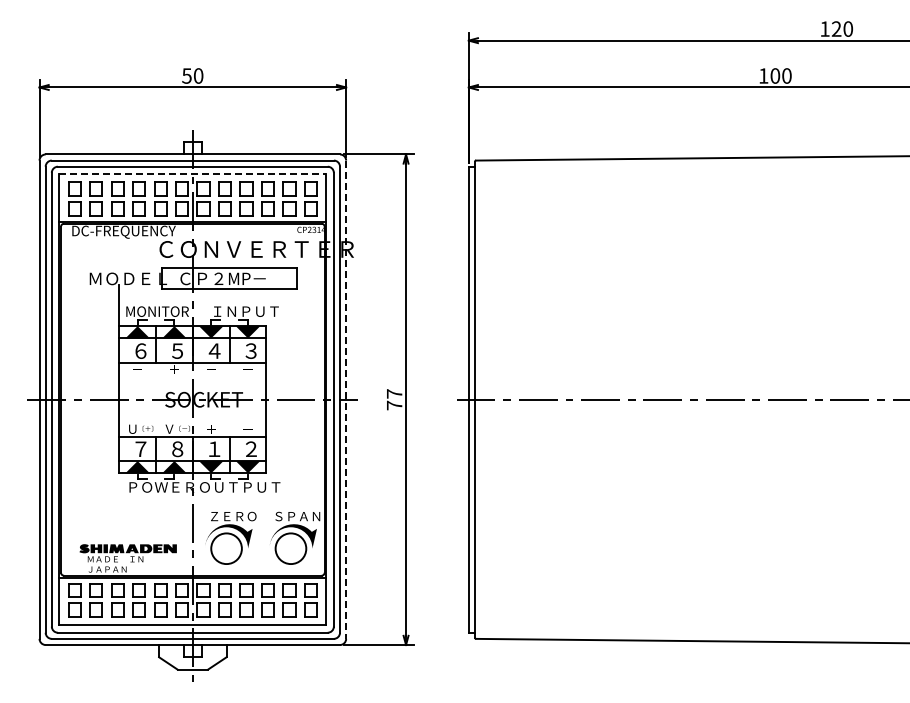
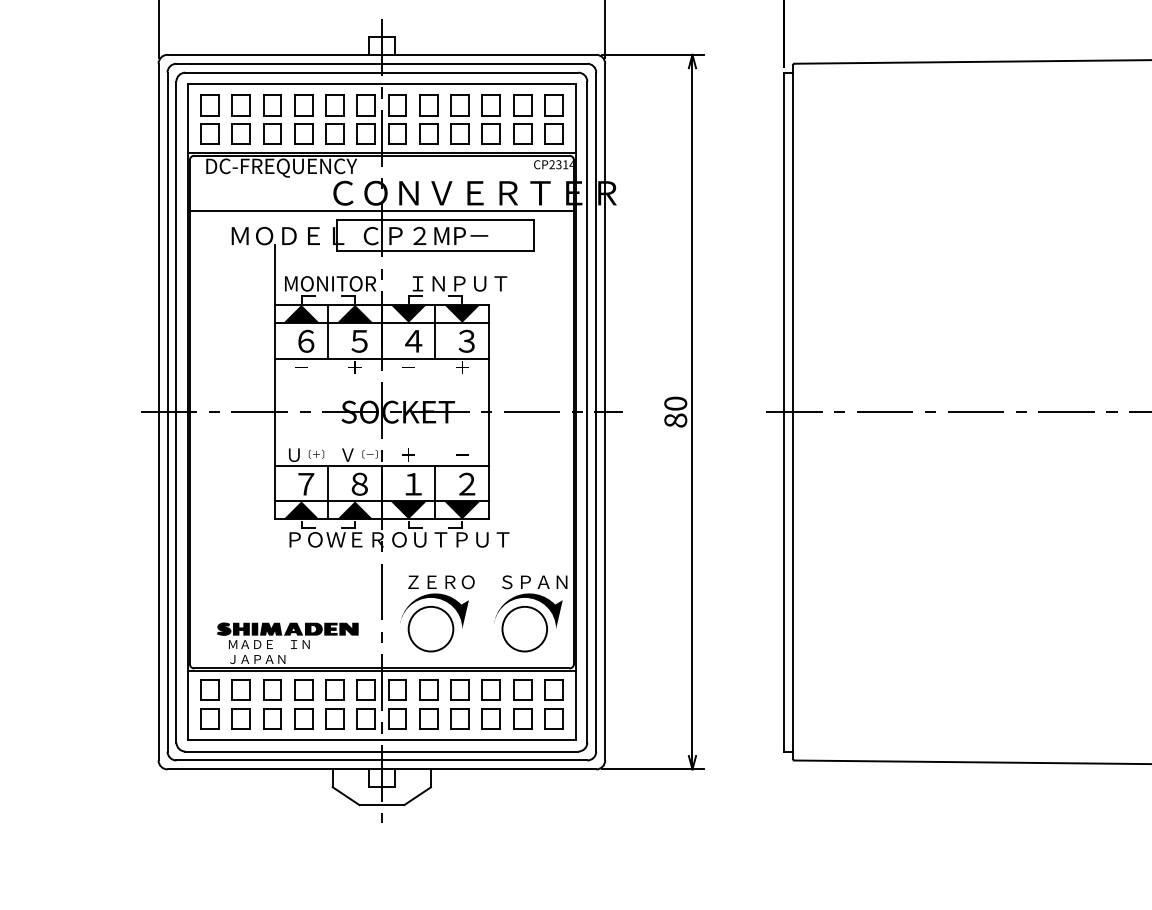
line: (193, 174) -> (382, 84), dashed -> solid
line: (192, 261) -> (381, 210), added
text: (394, 399) -> (675, 411), 77 -> 80
line: (346, 400) -> (605, 413), dashed -> solid

